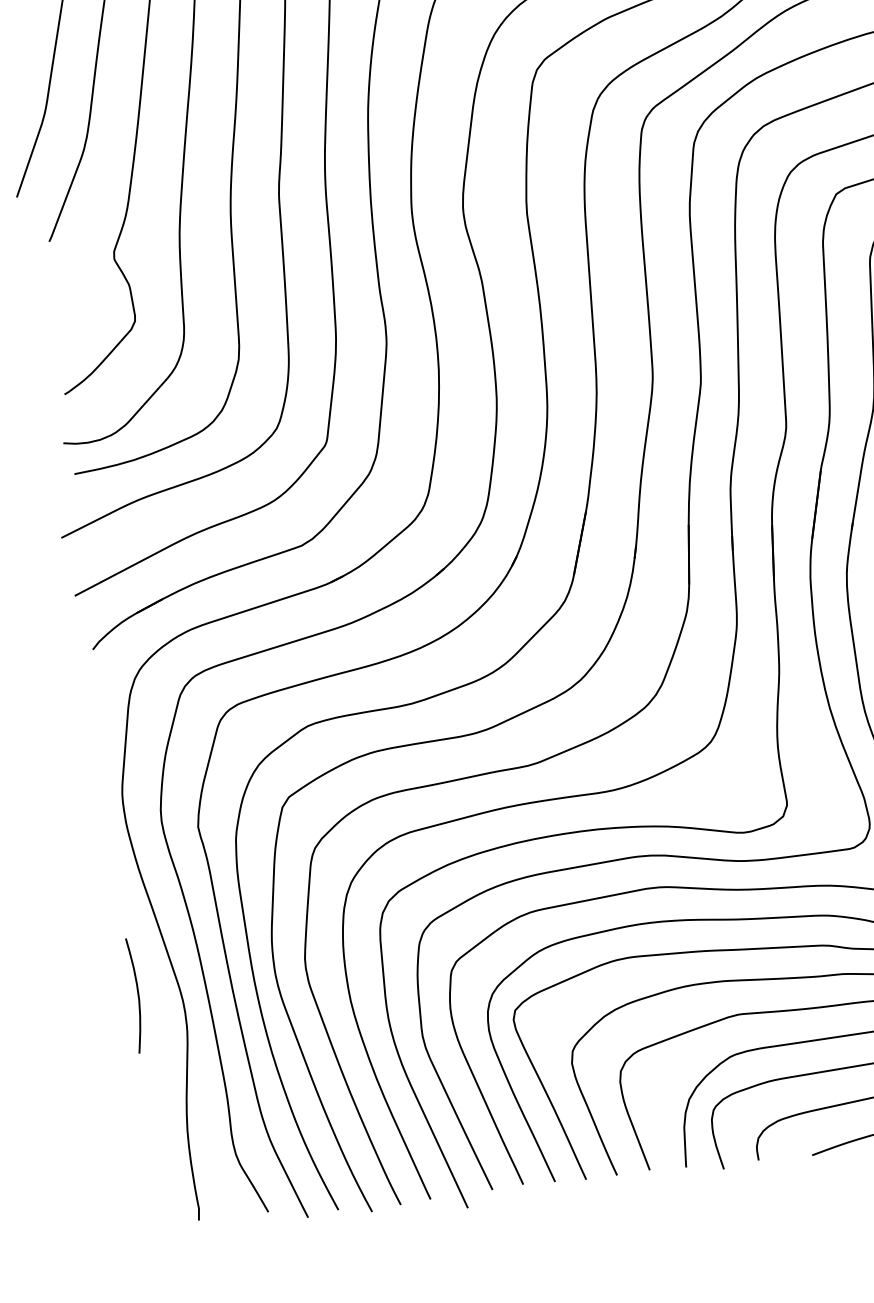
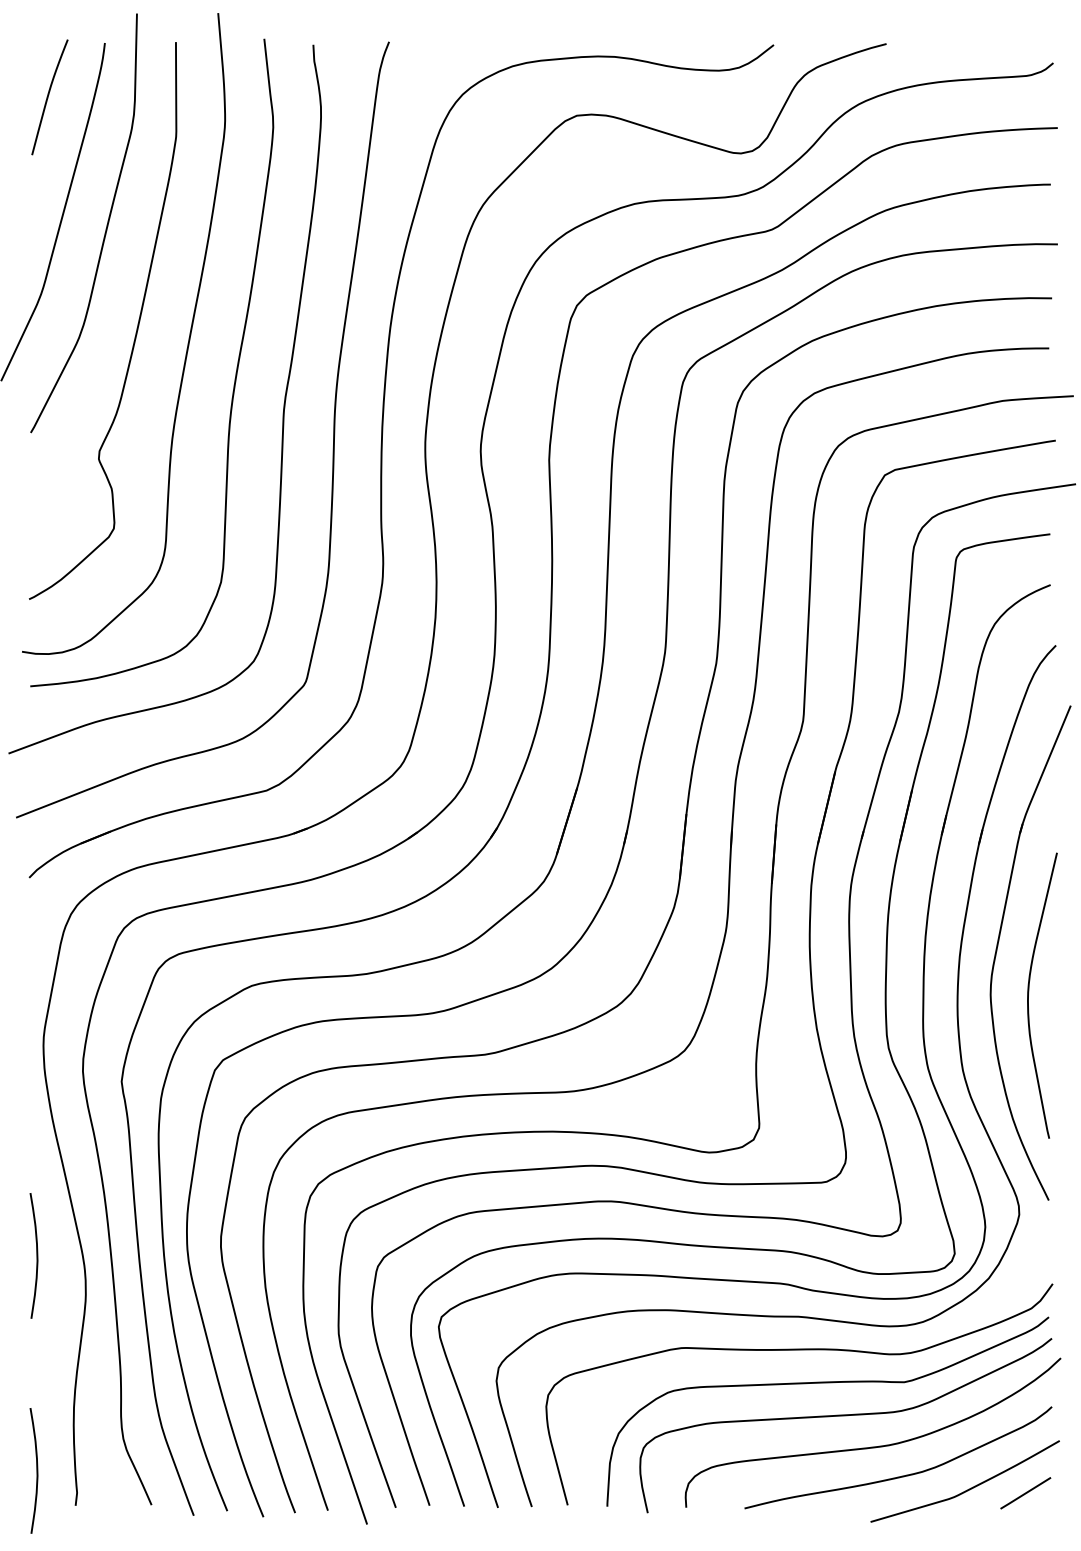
curve: (159, 1192) -> (36, 1470), added

